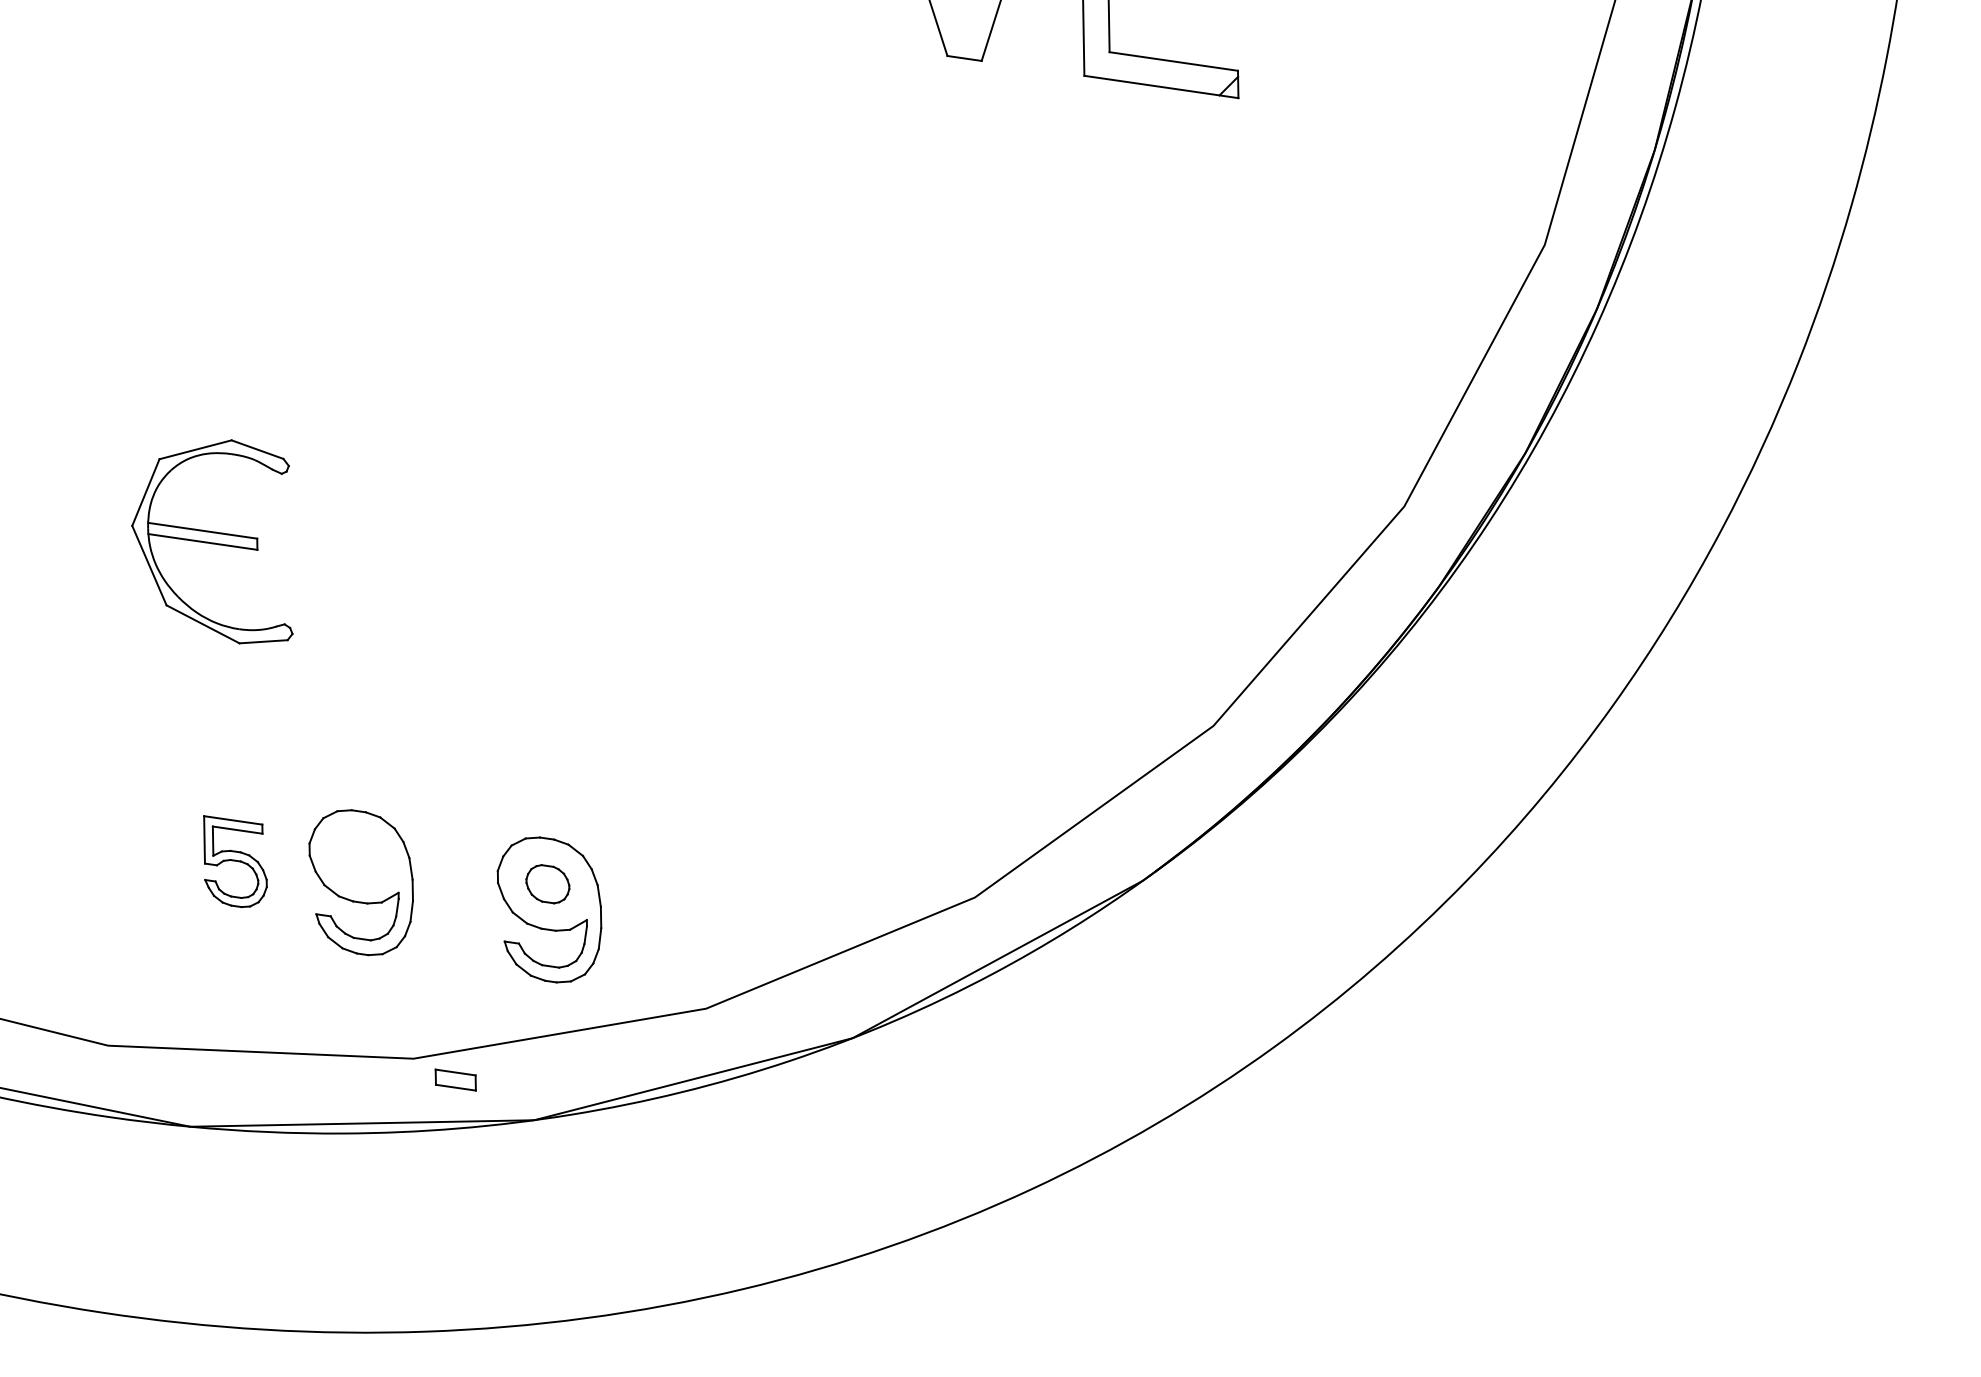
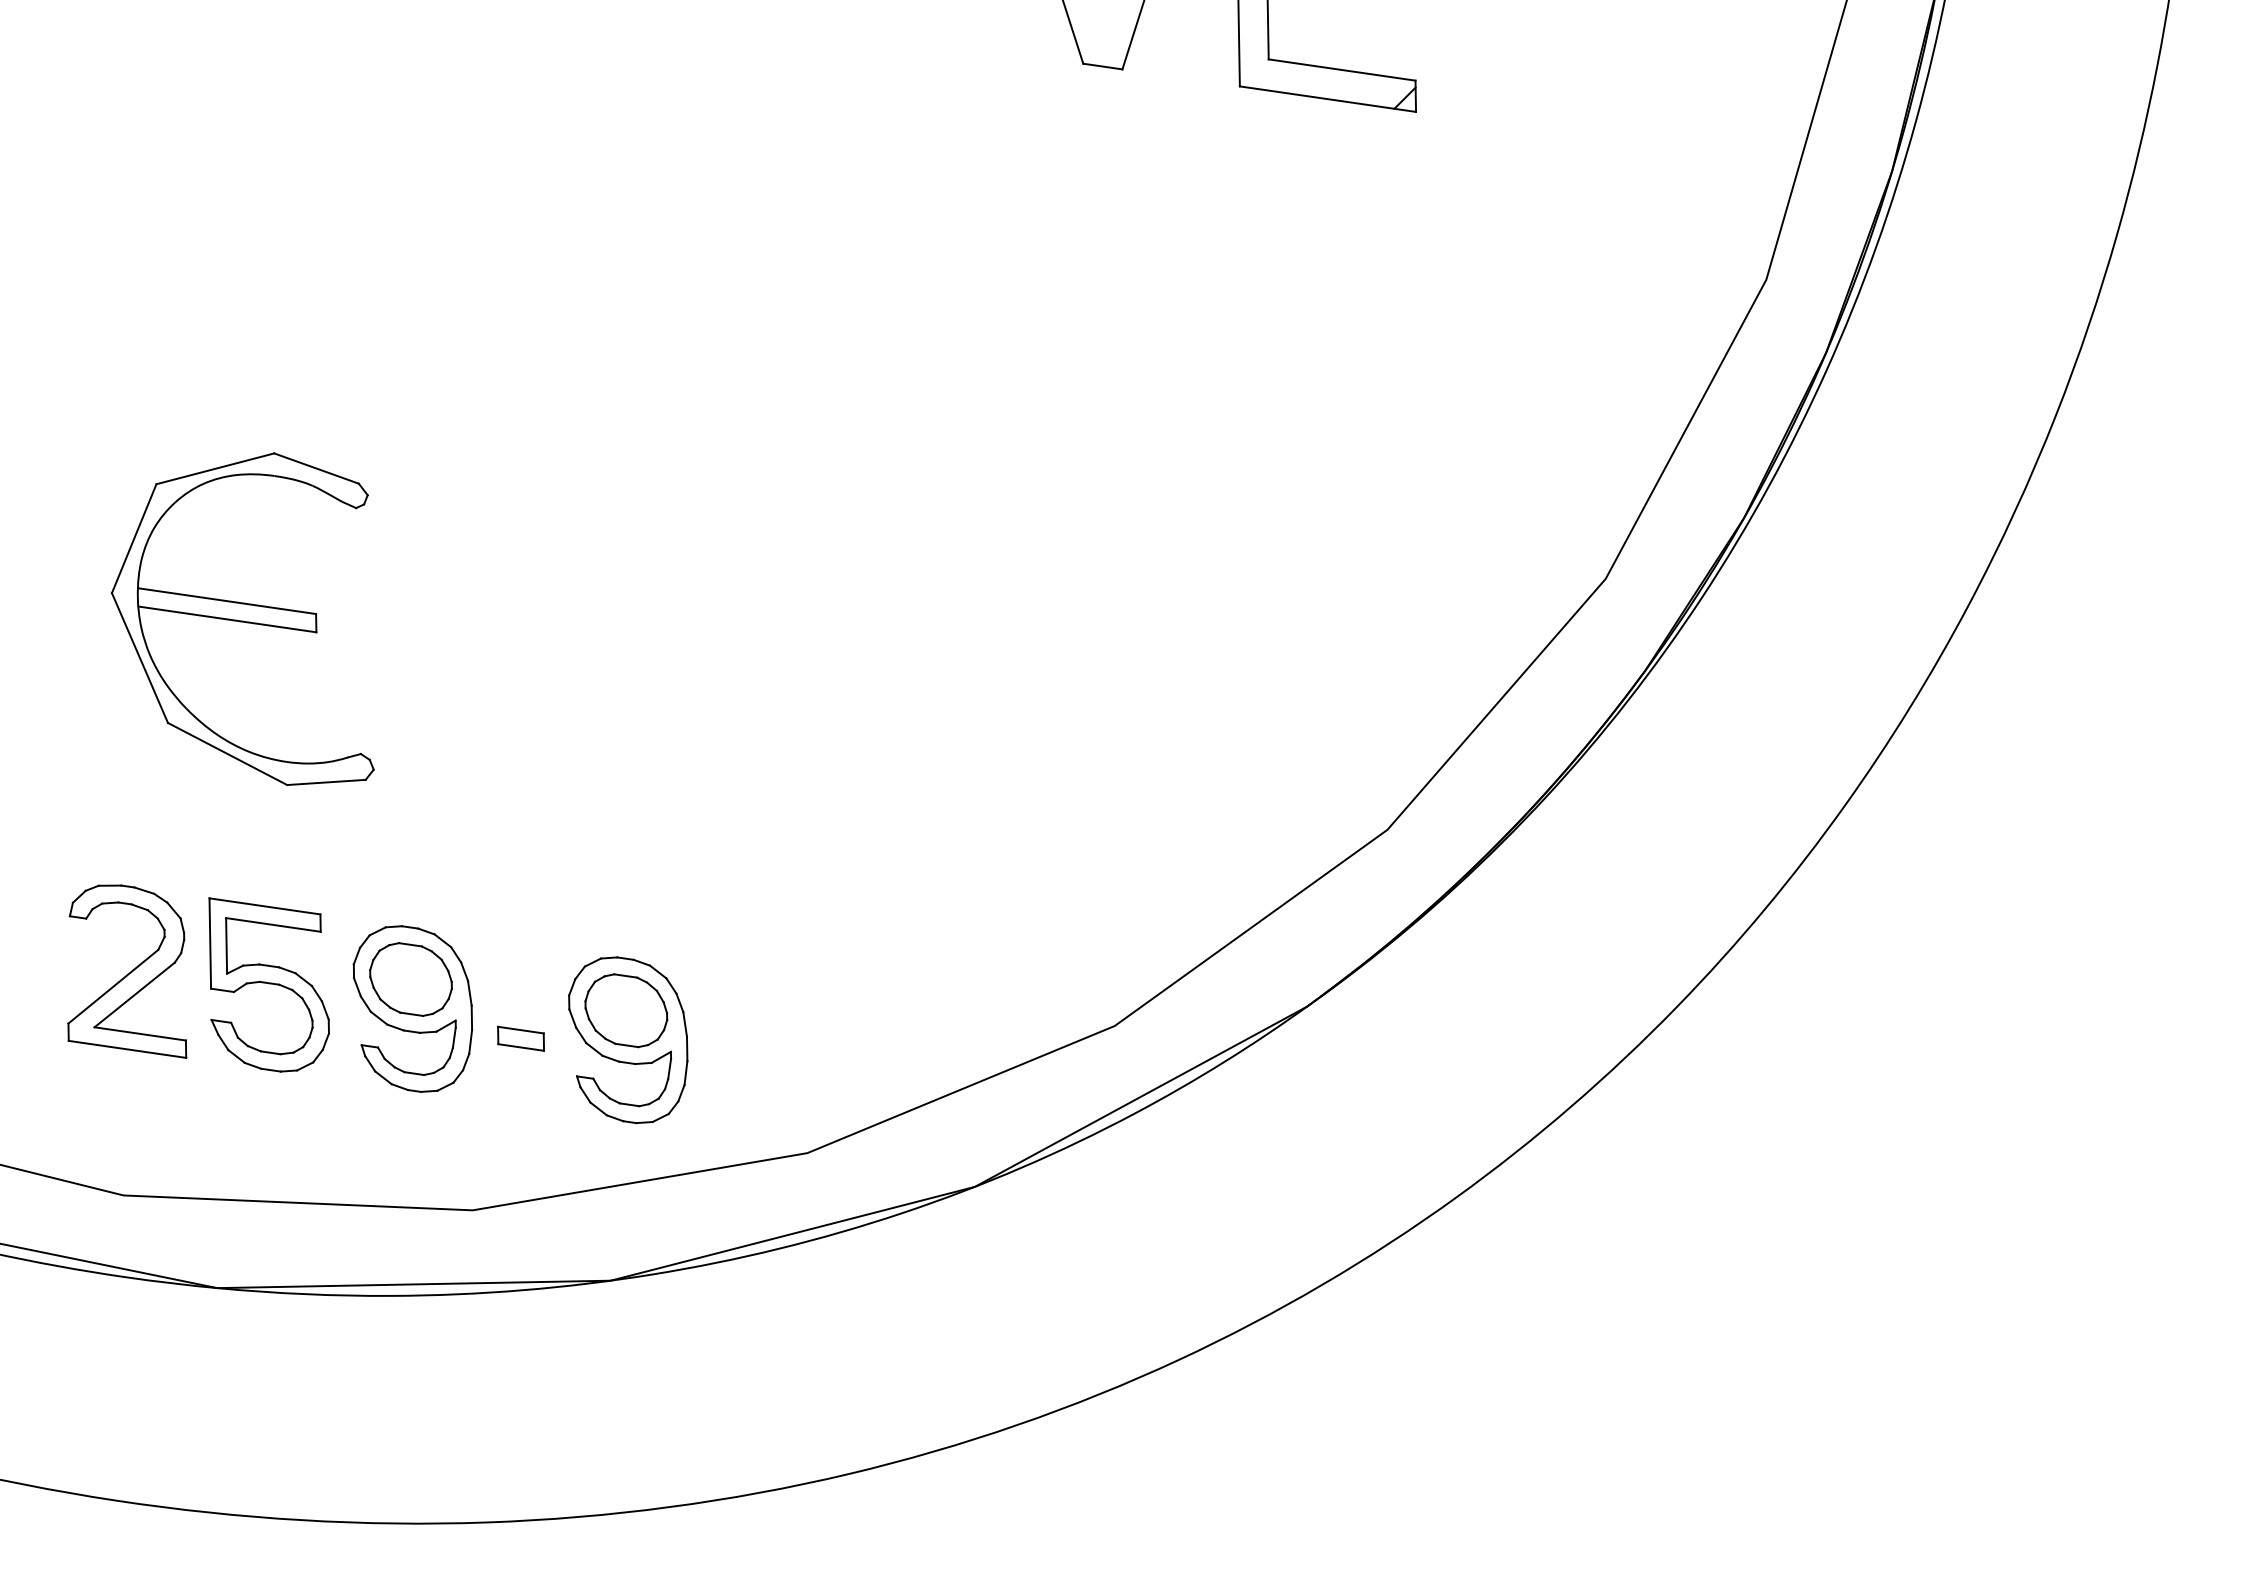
part: (212, 542) -> (242, 619), size x1.43
part: (111, 849) -> (127, 971), added
part: (359, 856) -> (410, 979), added
part: (234, 861) -> (268, 984), size x1.67
part: (548, 883) -> (626, 1010), size x1.67
part: (455, 1079) -> (520, 1038), moved

